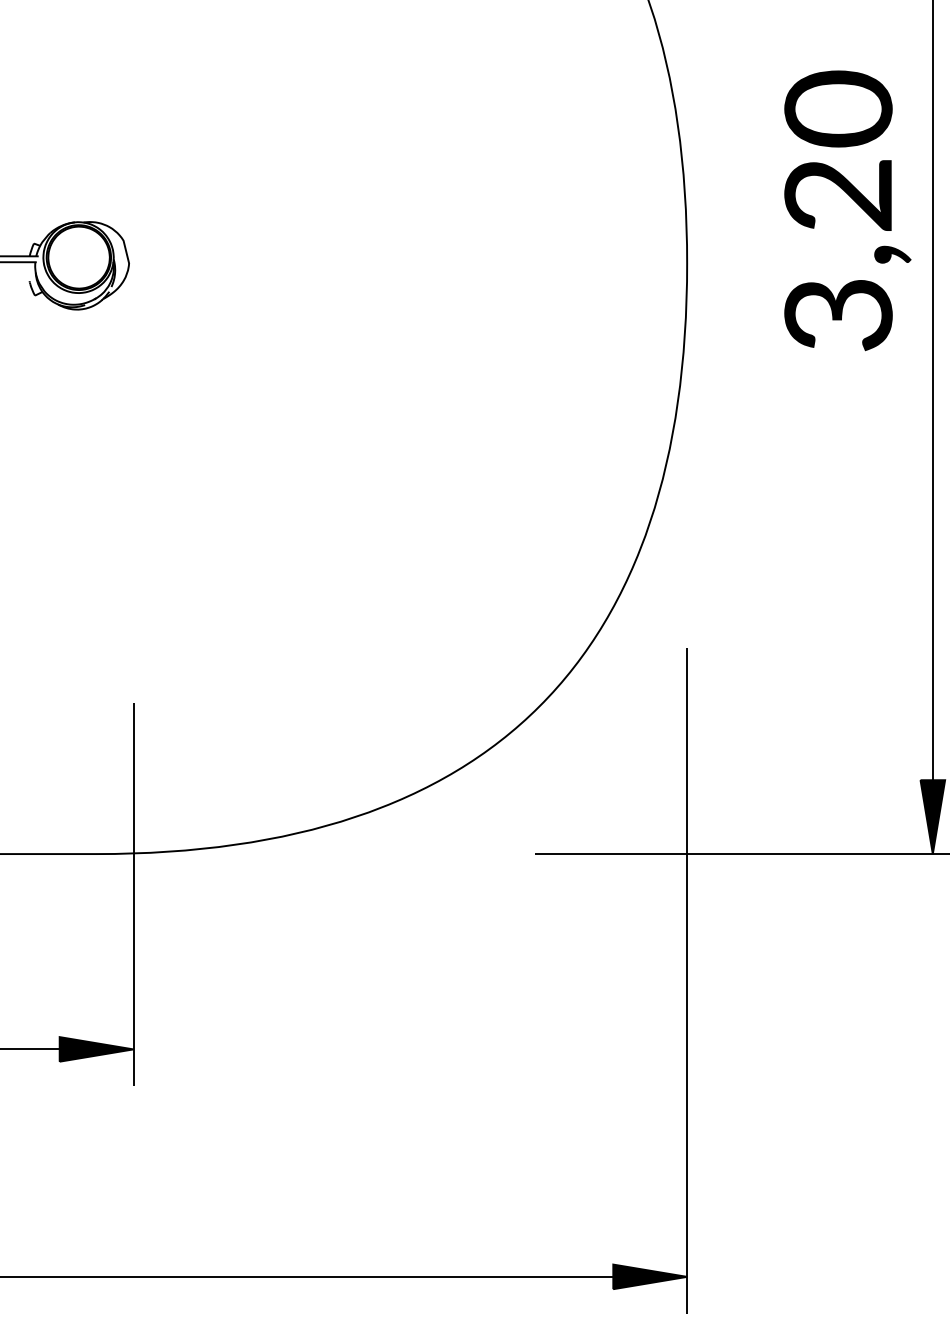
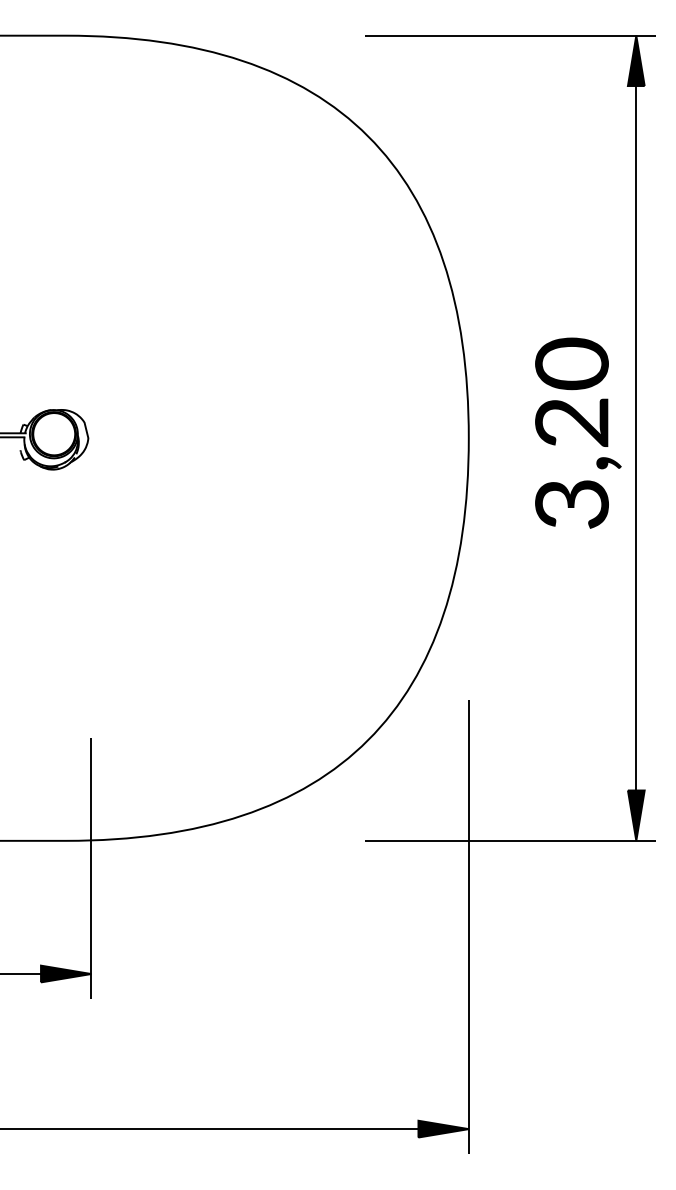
text: (848, 209) -> (578, 432), moved

